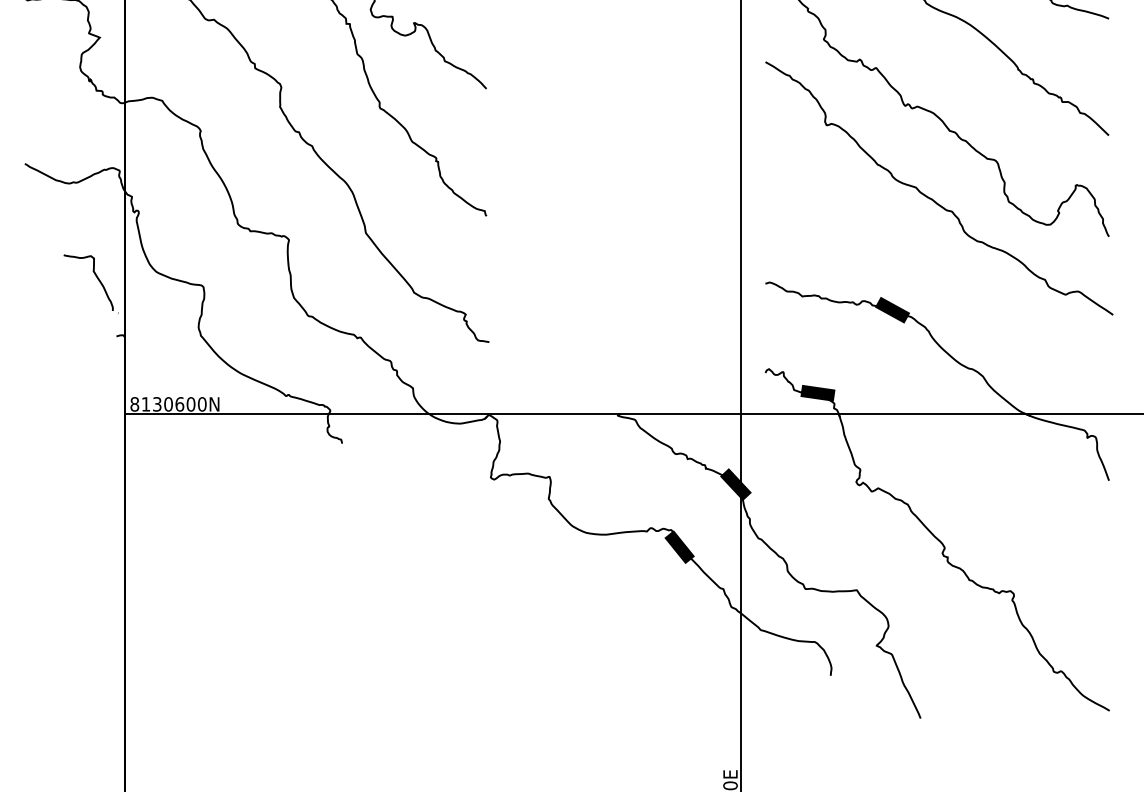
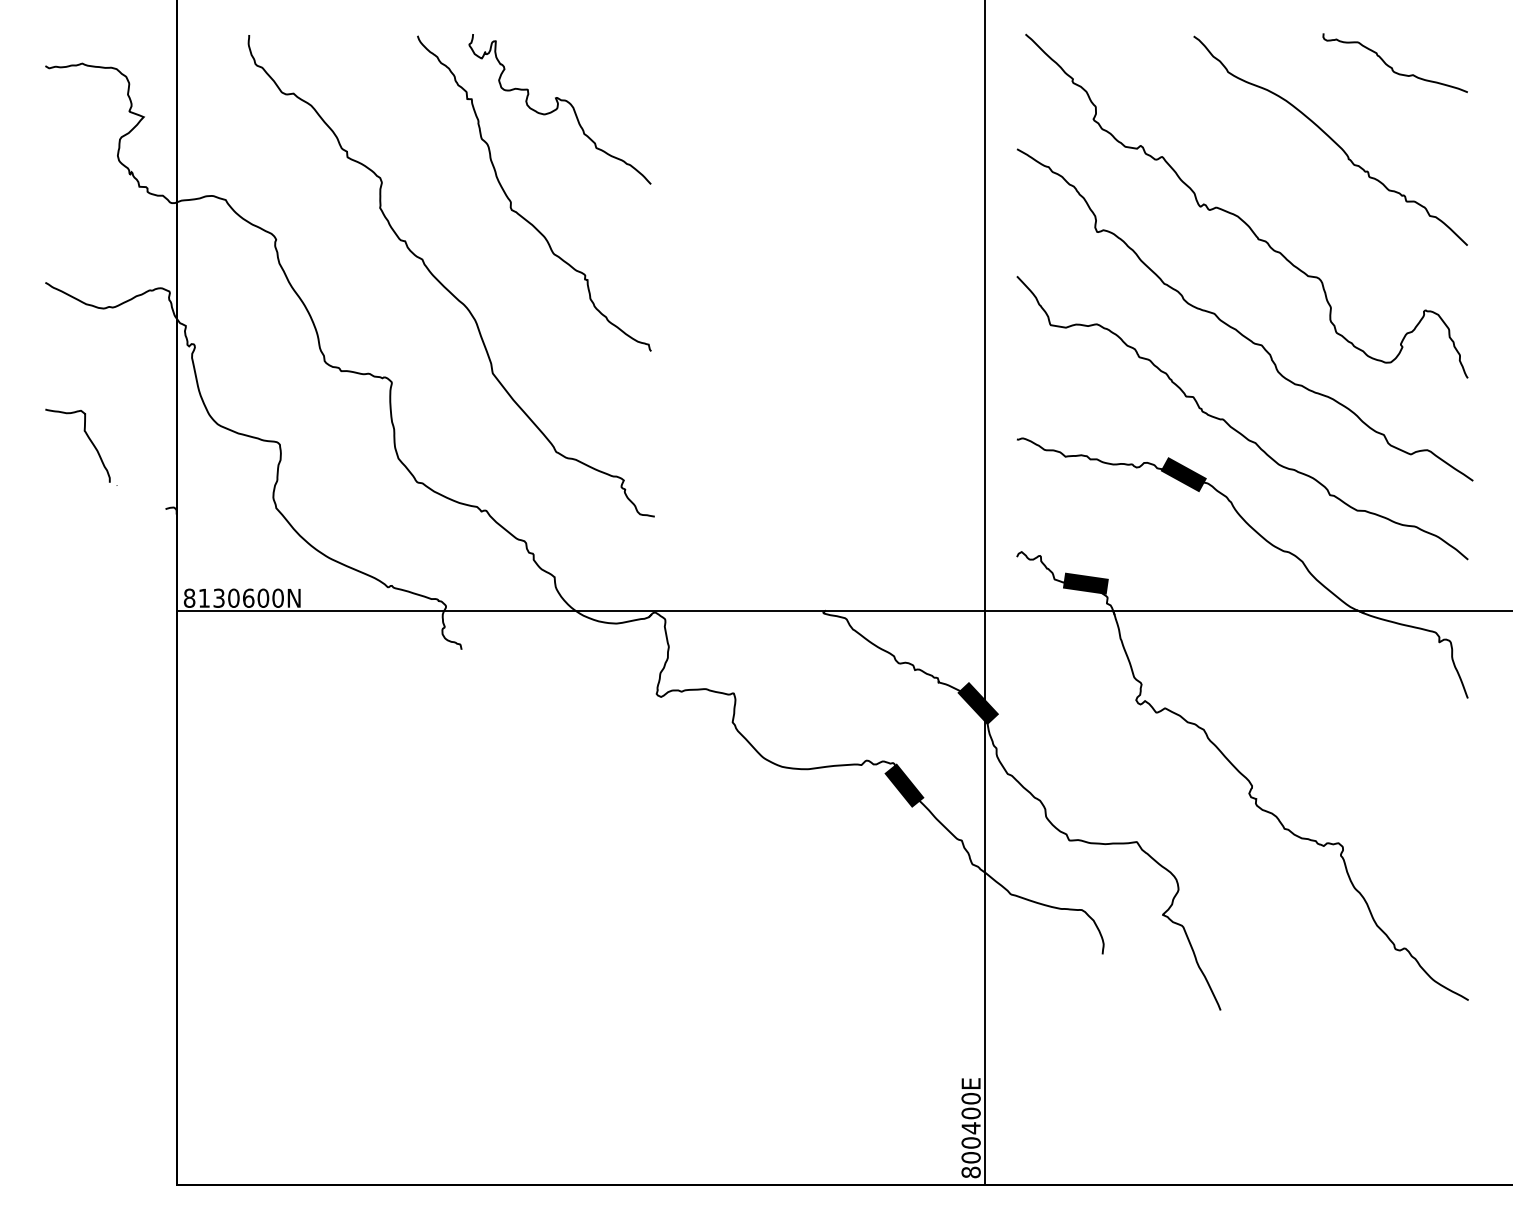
curve: (932, 275) -> (1236, 429), added
part: (98, 280) -> (90, 442), moved

